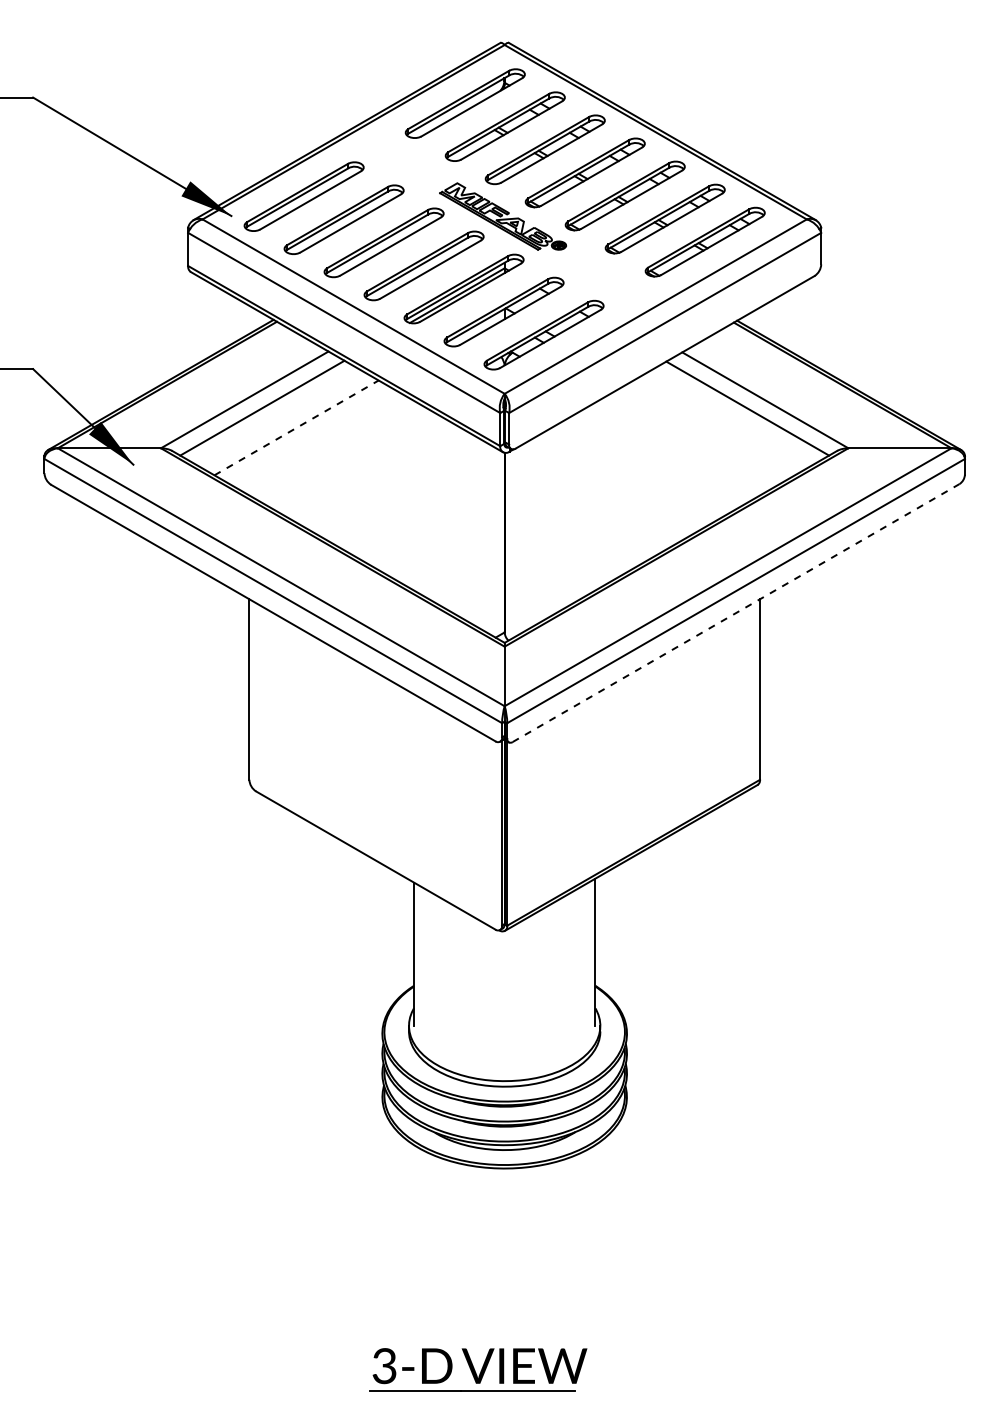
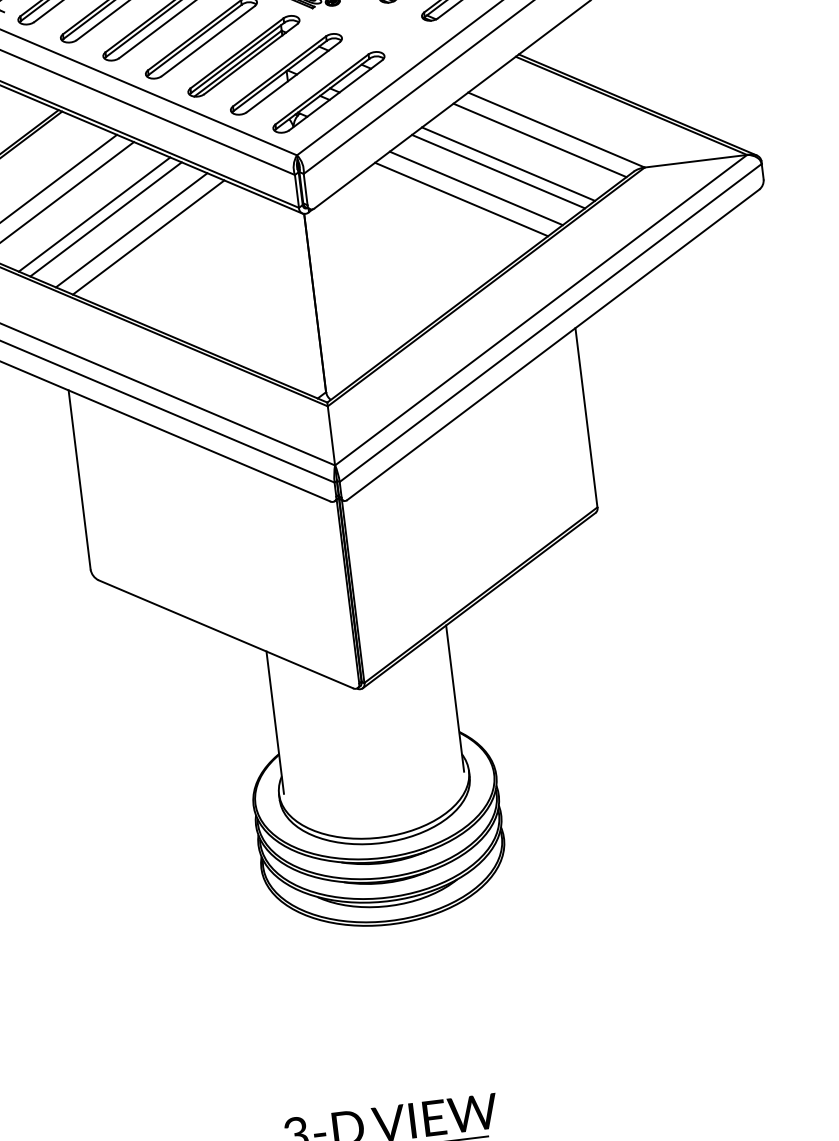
line: (296, 427) -> (94, 214), dashed -> solid
line: (713, 428) -> (508, 164), added
line: (307, 433) -> (106, 218), added
line: (702, 434) -> (498, 171), added
line: (331, 447) -> (131, 229), added
line: (678, 448) -> (476, 188), added
line: (347, 456) -> (148, 236), added
line: (662, 457) -> (461, 199), added
line: (736, 613) -> (553, 345), dashed -> solid

